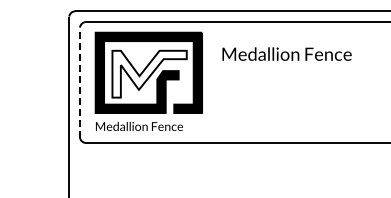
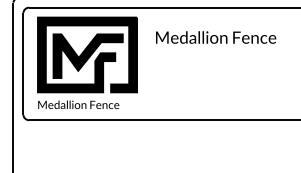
fill: (149, 73) -> (88, 55), added
line: (79, 82) -> (22, 63), dashed -> solid

